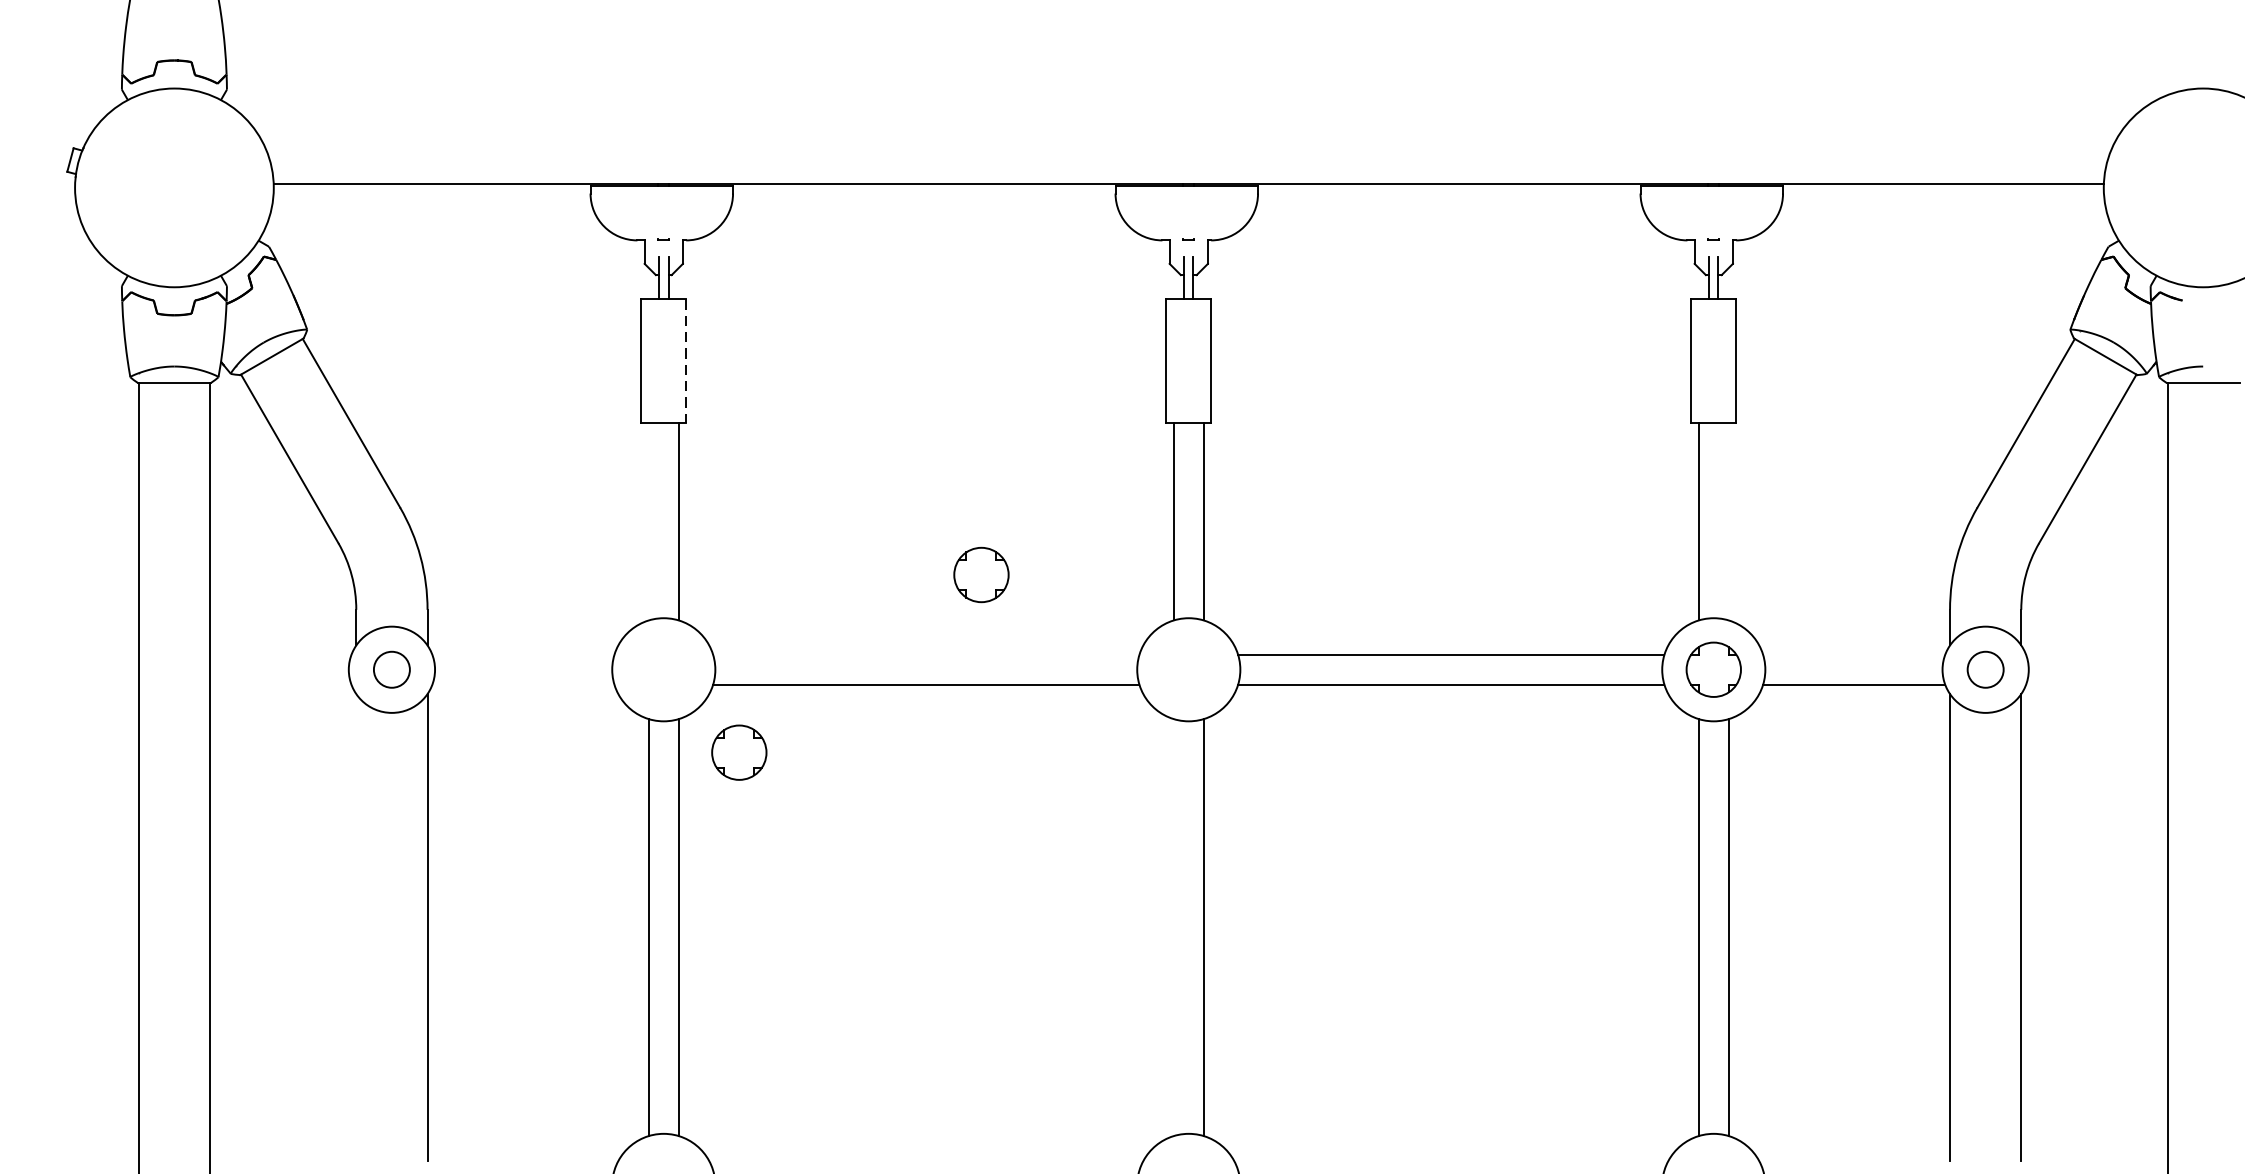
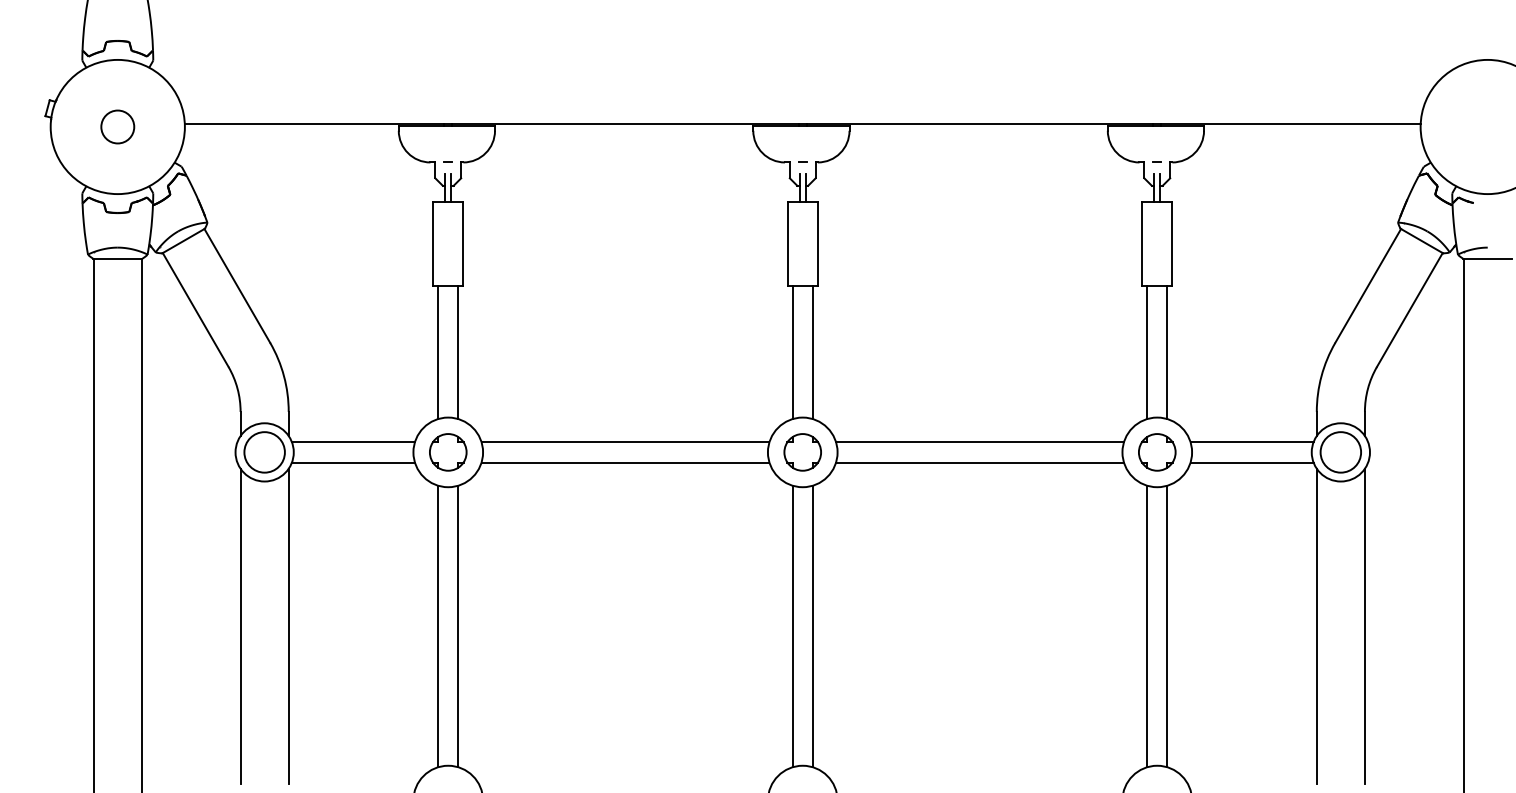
circle: (173, 187) -> (117, 126), added
line: (686, 361) -> (463, 244), dashed -> solid
line: (649, 521) -> (438, 352), added
line: (1728, 521) -> (1167, 352), added
part: (981, 575) -> (802, 452), moved
line: (521, 655) -> (352, 442), added
line: (926, 655) -> (625, 442), added
line: (1853, 655) -> (1251, 442), added
circle: (391, 669) -> (264, 452), size x1.67
circle: (1985, 669) -> (1340, 452), size x1.67
line: (521, 684) -> (352, 462), added
part: (739, 752) -> (448, 452), moved
line: (356, 927) -> (240, 626), added
line: (1173, 927) -> (792, 626), added

